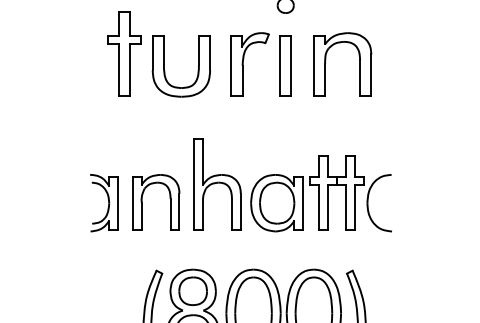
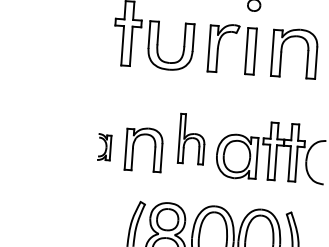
part: (217, 184) -> (192, 139), size x0.7
part: (104, 203) -> (104, 147), size x0.6

